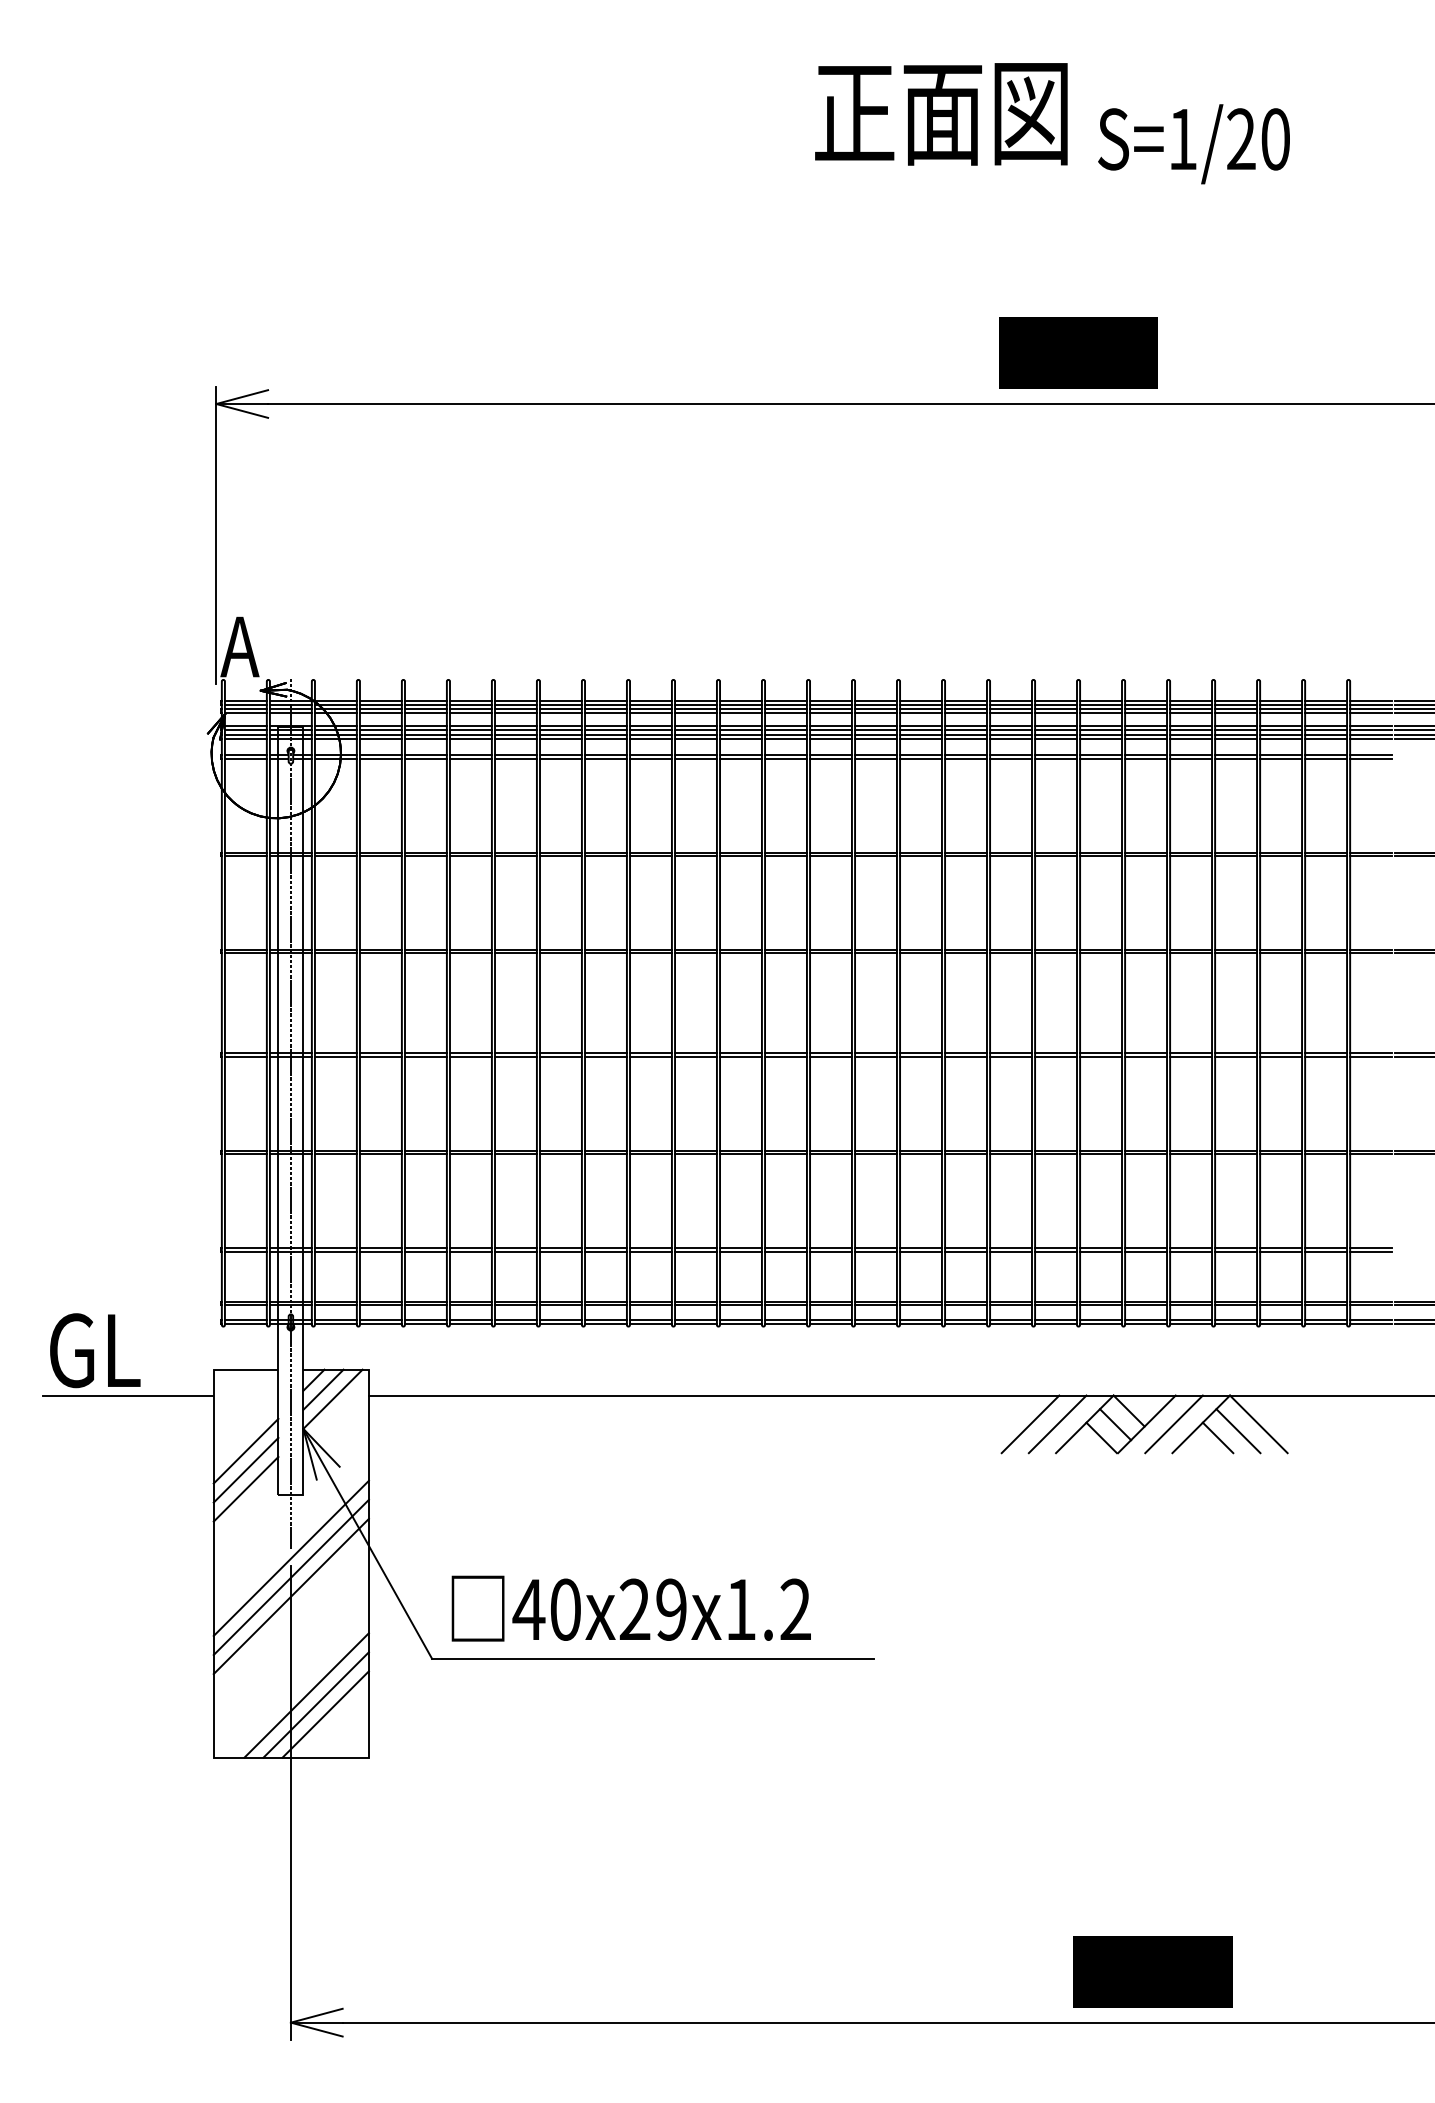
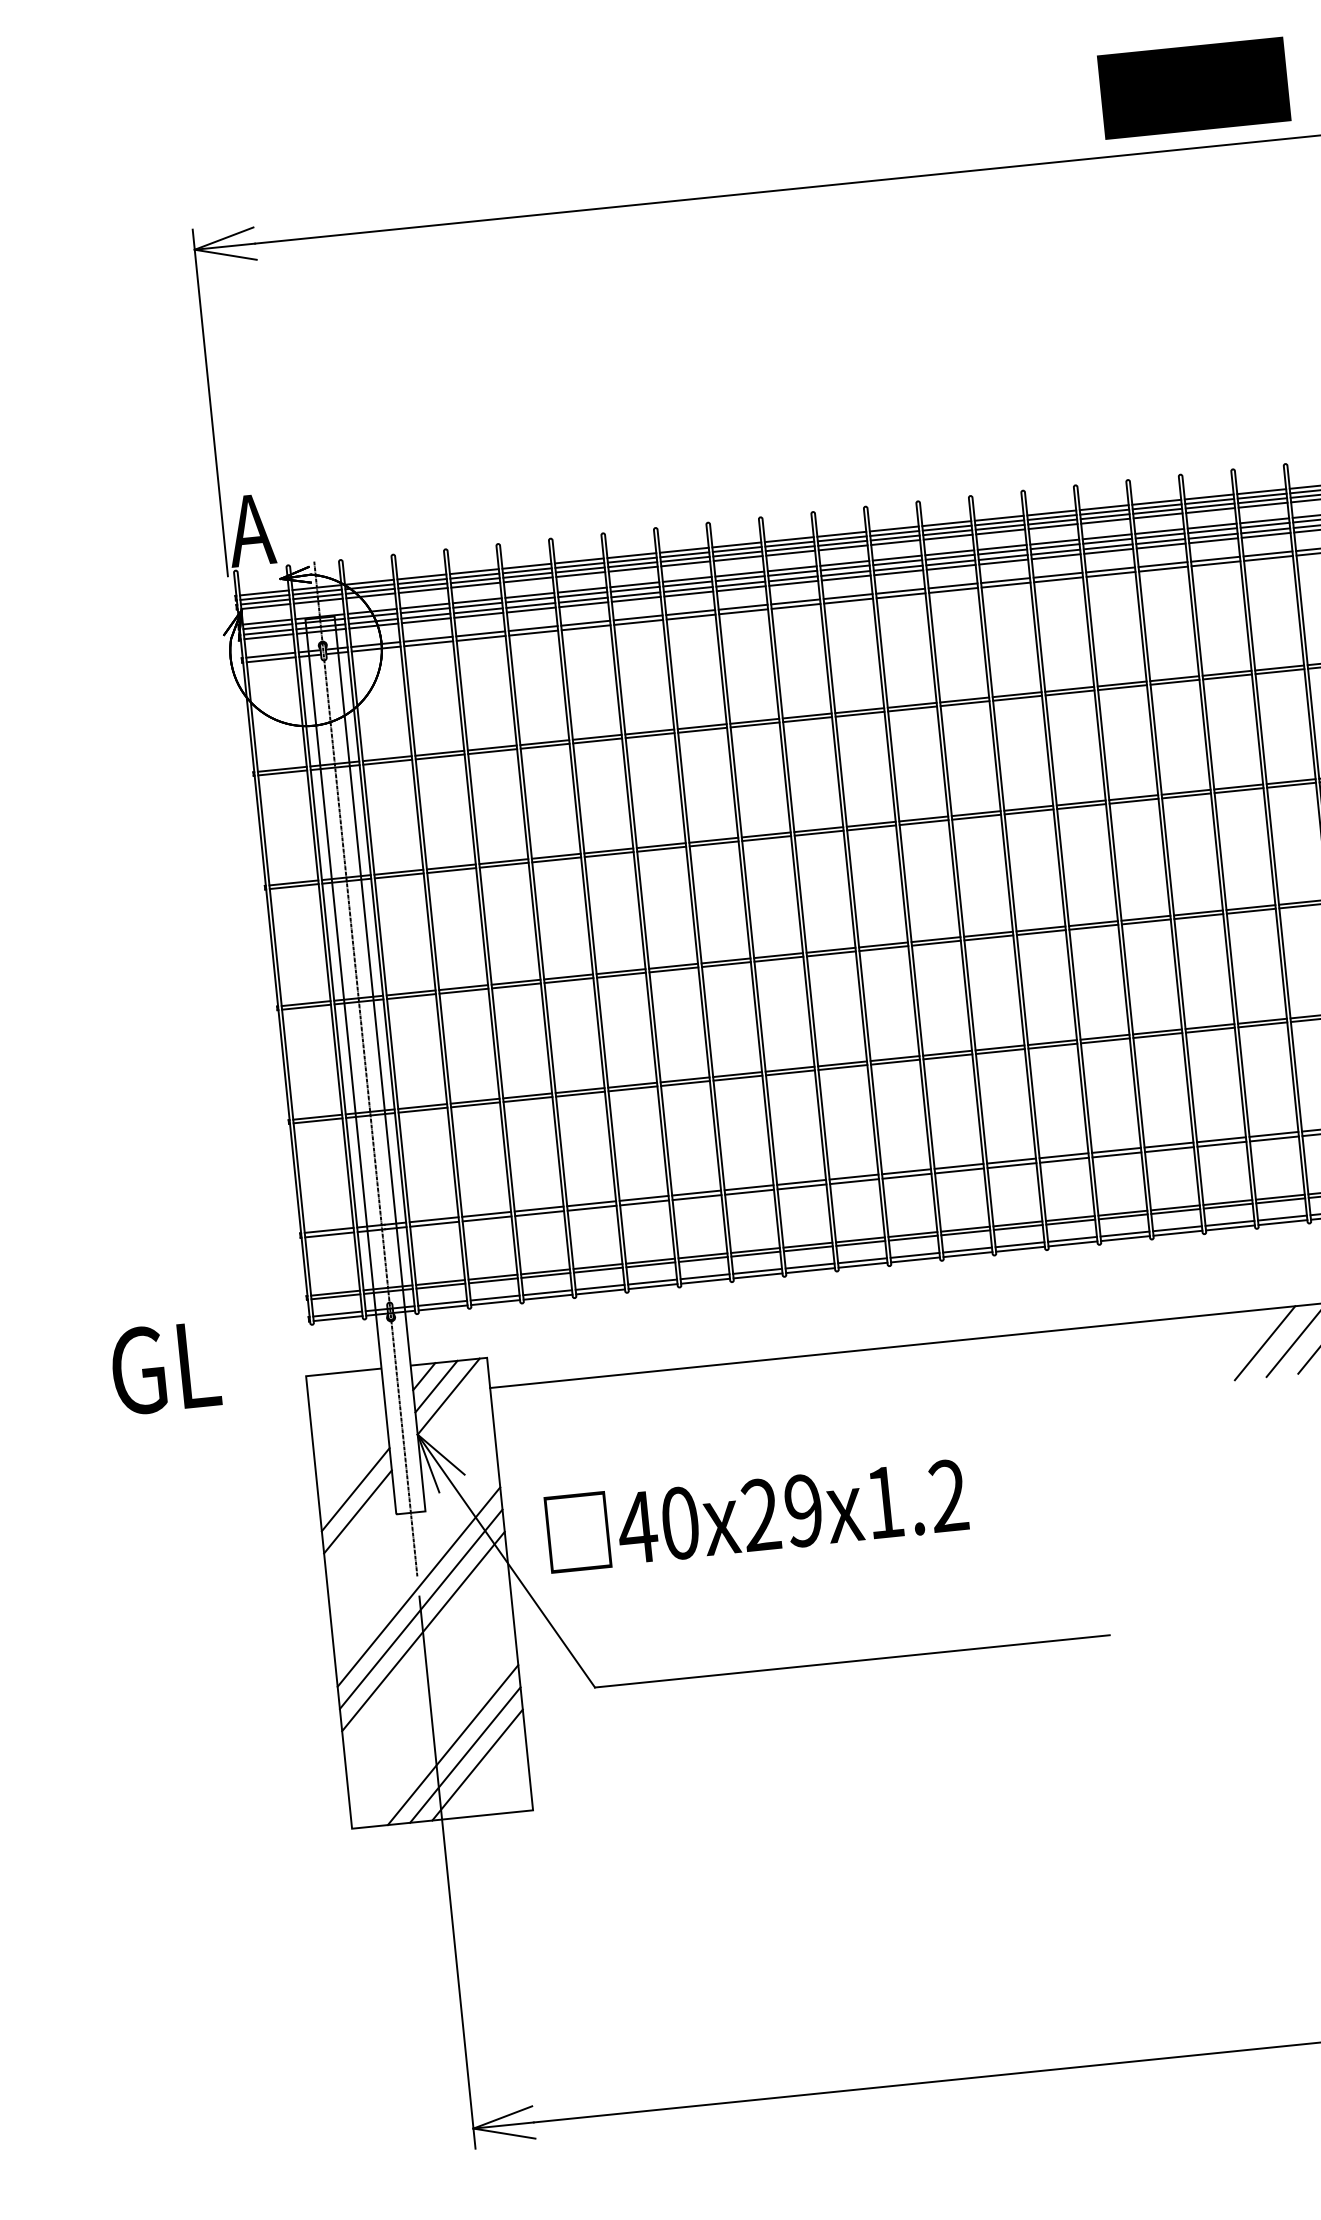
line: (127, 1395) -> (208, 1416), removed
line: (245, 1450) -> (352, 1466), removed
text: (630, 1608) -> (755, 1514), moved

